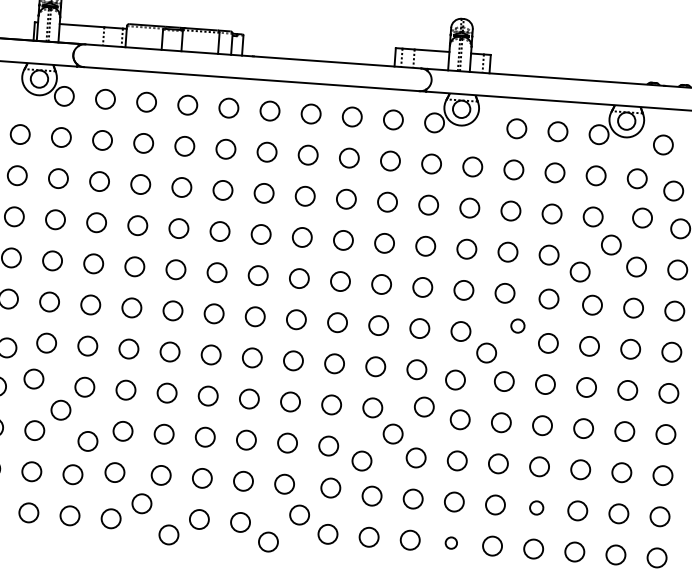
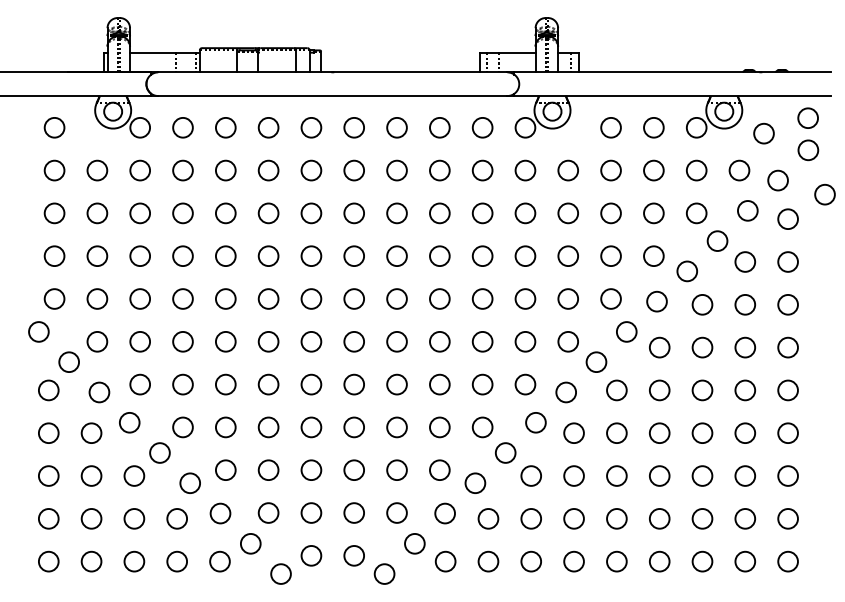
circle: (517, 325) -> (626, 331), size x1.43
circle: (536, 507) -> (659, 518), size x1.43
circle: (450, 542) -> (573, 561), size x1.67

